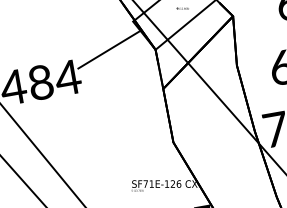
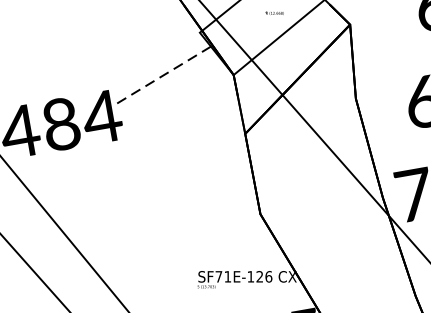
line: (109, 49) -> (164, 74), solid -> dashed

